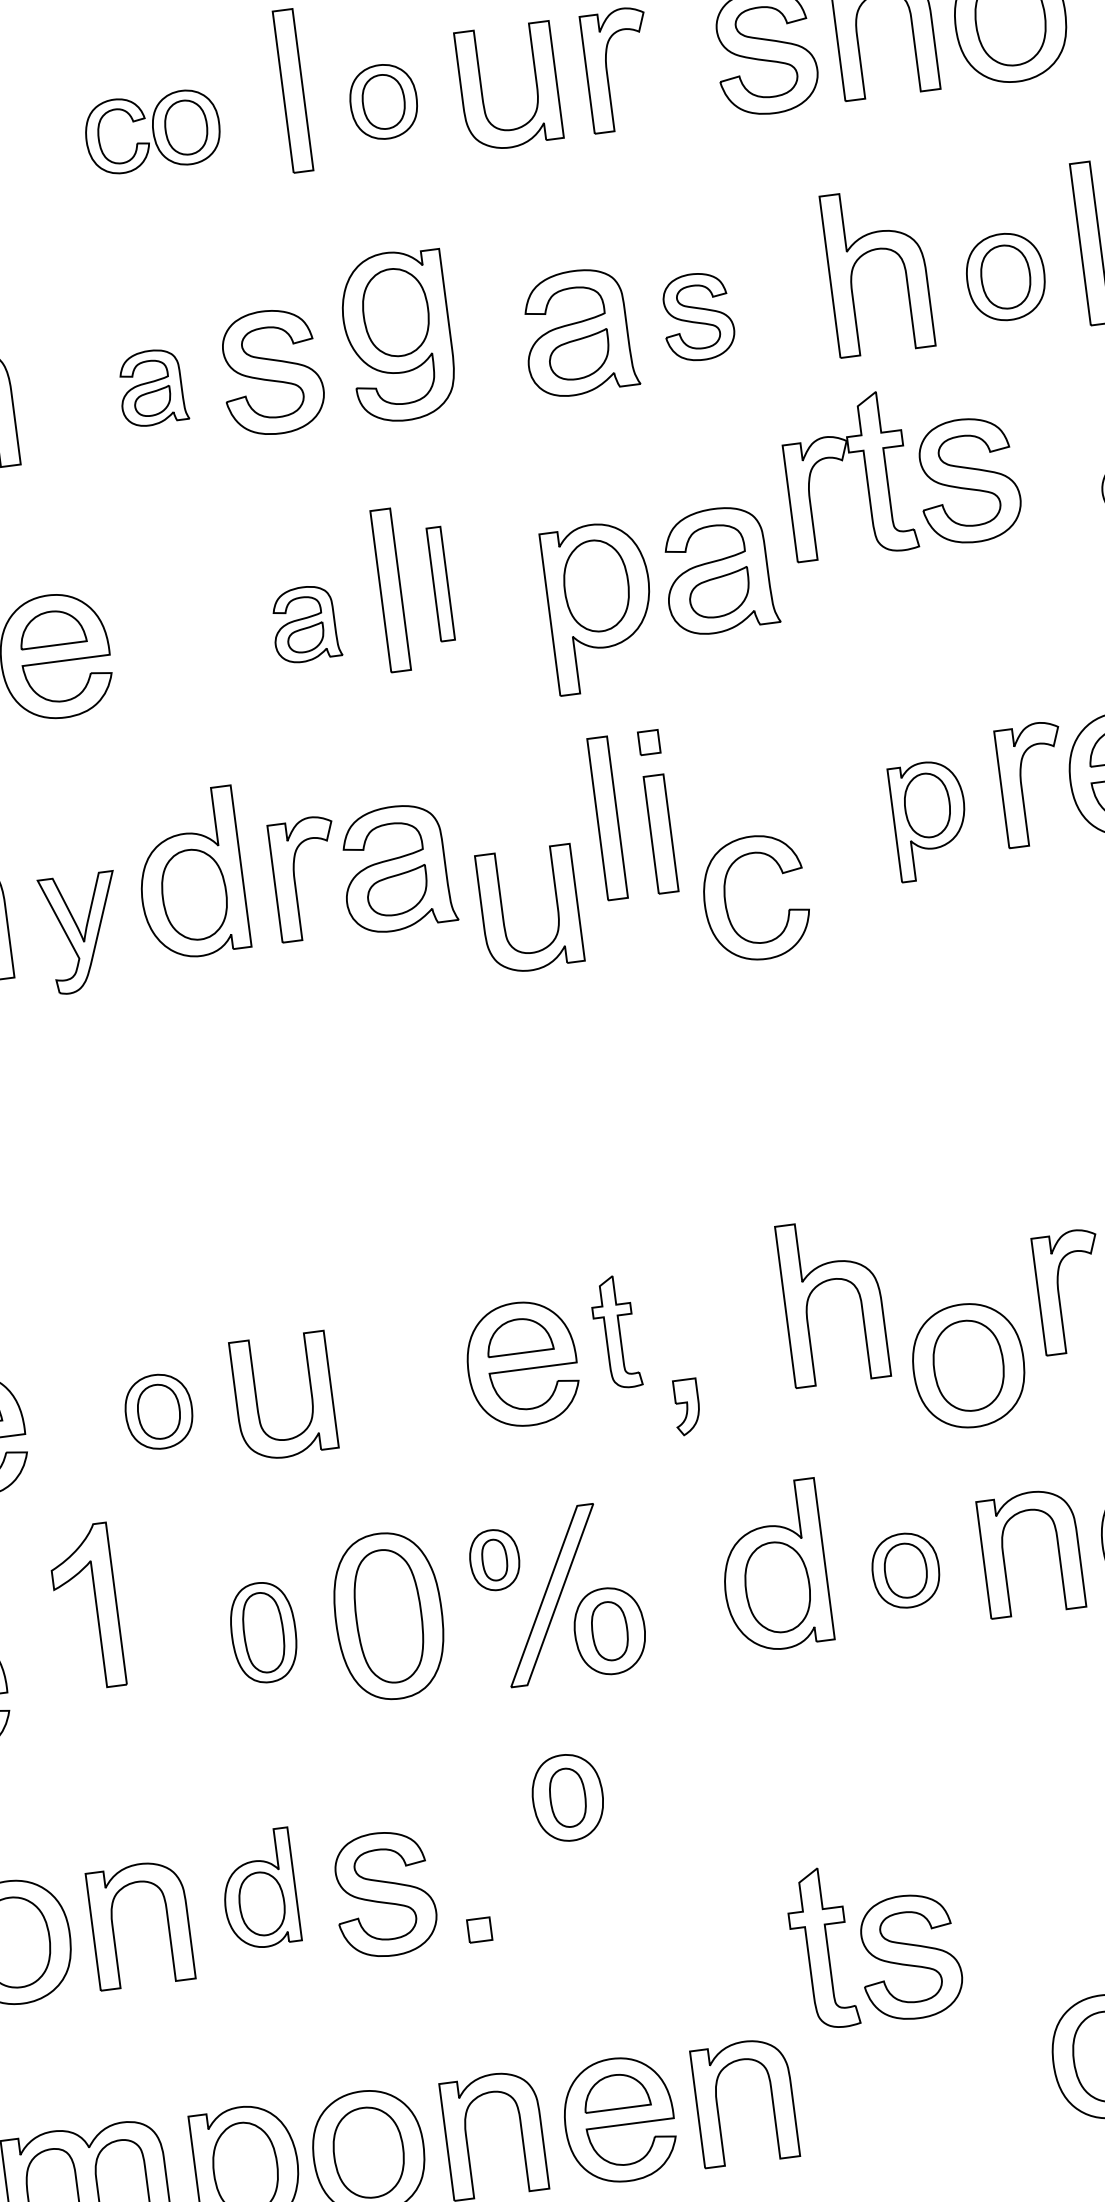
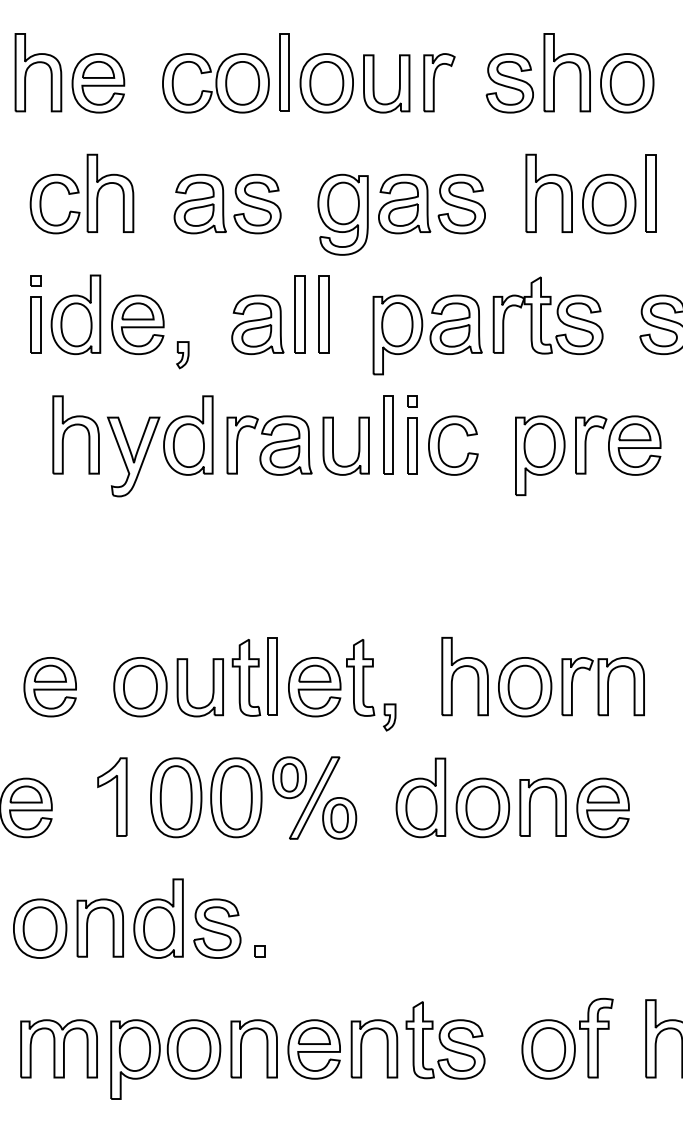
part: (383, 102) -> (326, 83), size x1.67
part: (151, 132) -> (215, 83), size x1.67
part: (1006, 275) -> (609, 203), size x1.43
part: (697, 315) -> (461, 203), size x1.43
part: (396, 335) -> (342, 214), moved
part: (151, 386) -> (199, 203), size x1.67
part: (899, 469) -> (547, 315), moved
part: (439, 584) -> (323, 314), size x1.43
part: (304, 623) -> (257, 324), size x1.67
part: (156, 708) -> (182, 355), added
part: (930, 820) -> (540, 455), size x1.43
part: (726, 901) -> (439, 445), moved
part: (503, 911) -> (333, 445), moved
part: (81, 932) -> (133, 456), size x1.43
part: (615, 1331) -> (360, 677), size x1.43
part: (393, 1358) -> (254, 676), added
part: (969, 1366) -> (525, 687), moved
part: (159, 1412) -> (140, 687), size x1.67
part: (494, 1559) -> (289, 777), size x1.43
part: (904, 1569) -> (482, 807), size x1.67
part: (86, 1606) -> (112, 796), moved
part: (263, 1631) -> (176, 797), size x1.67
part: (567, 1798) -> (309, 894), removed
part: (259, 1889) -> (158, 918), size x1.43
part: (874, 1942) -> (445, 1040), moved

